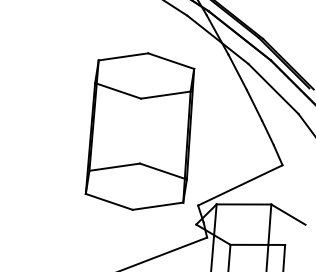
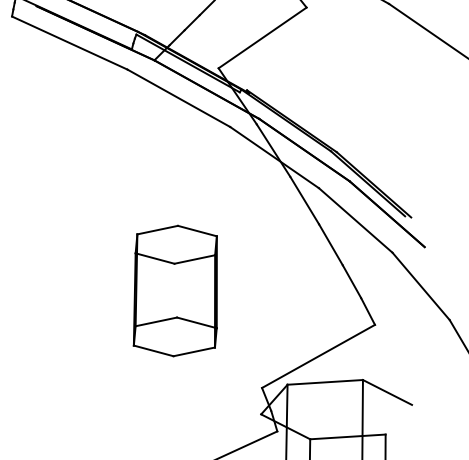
part: (140, 131) -> (175, 290), size x0.6

